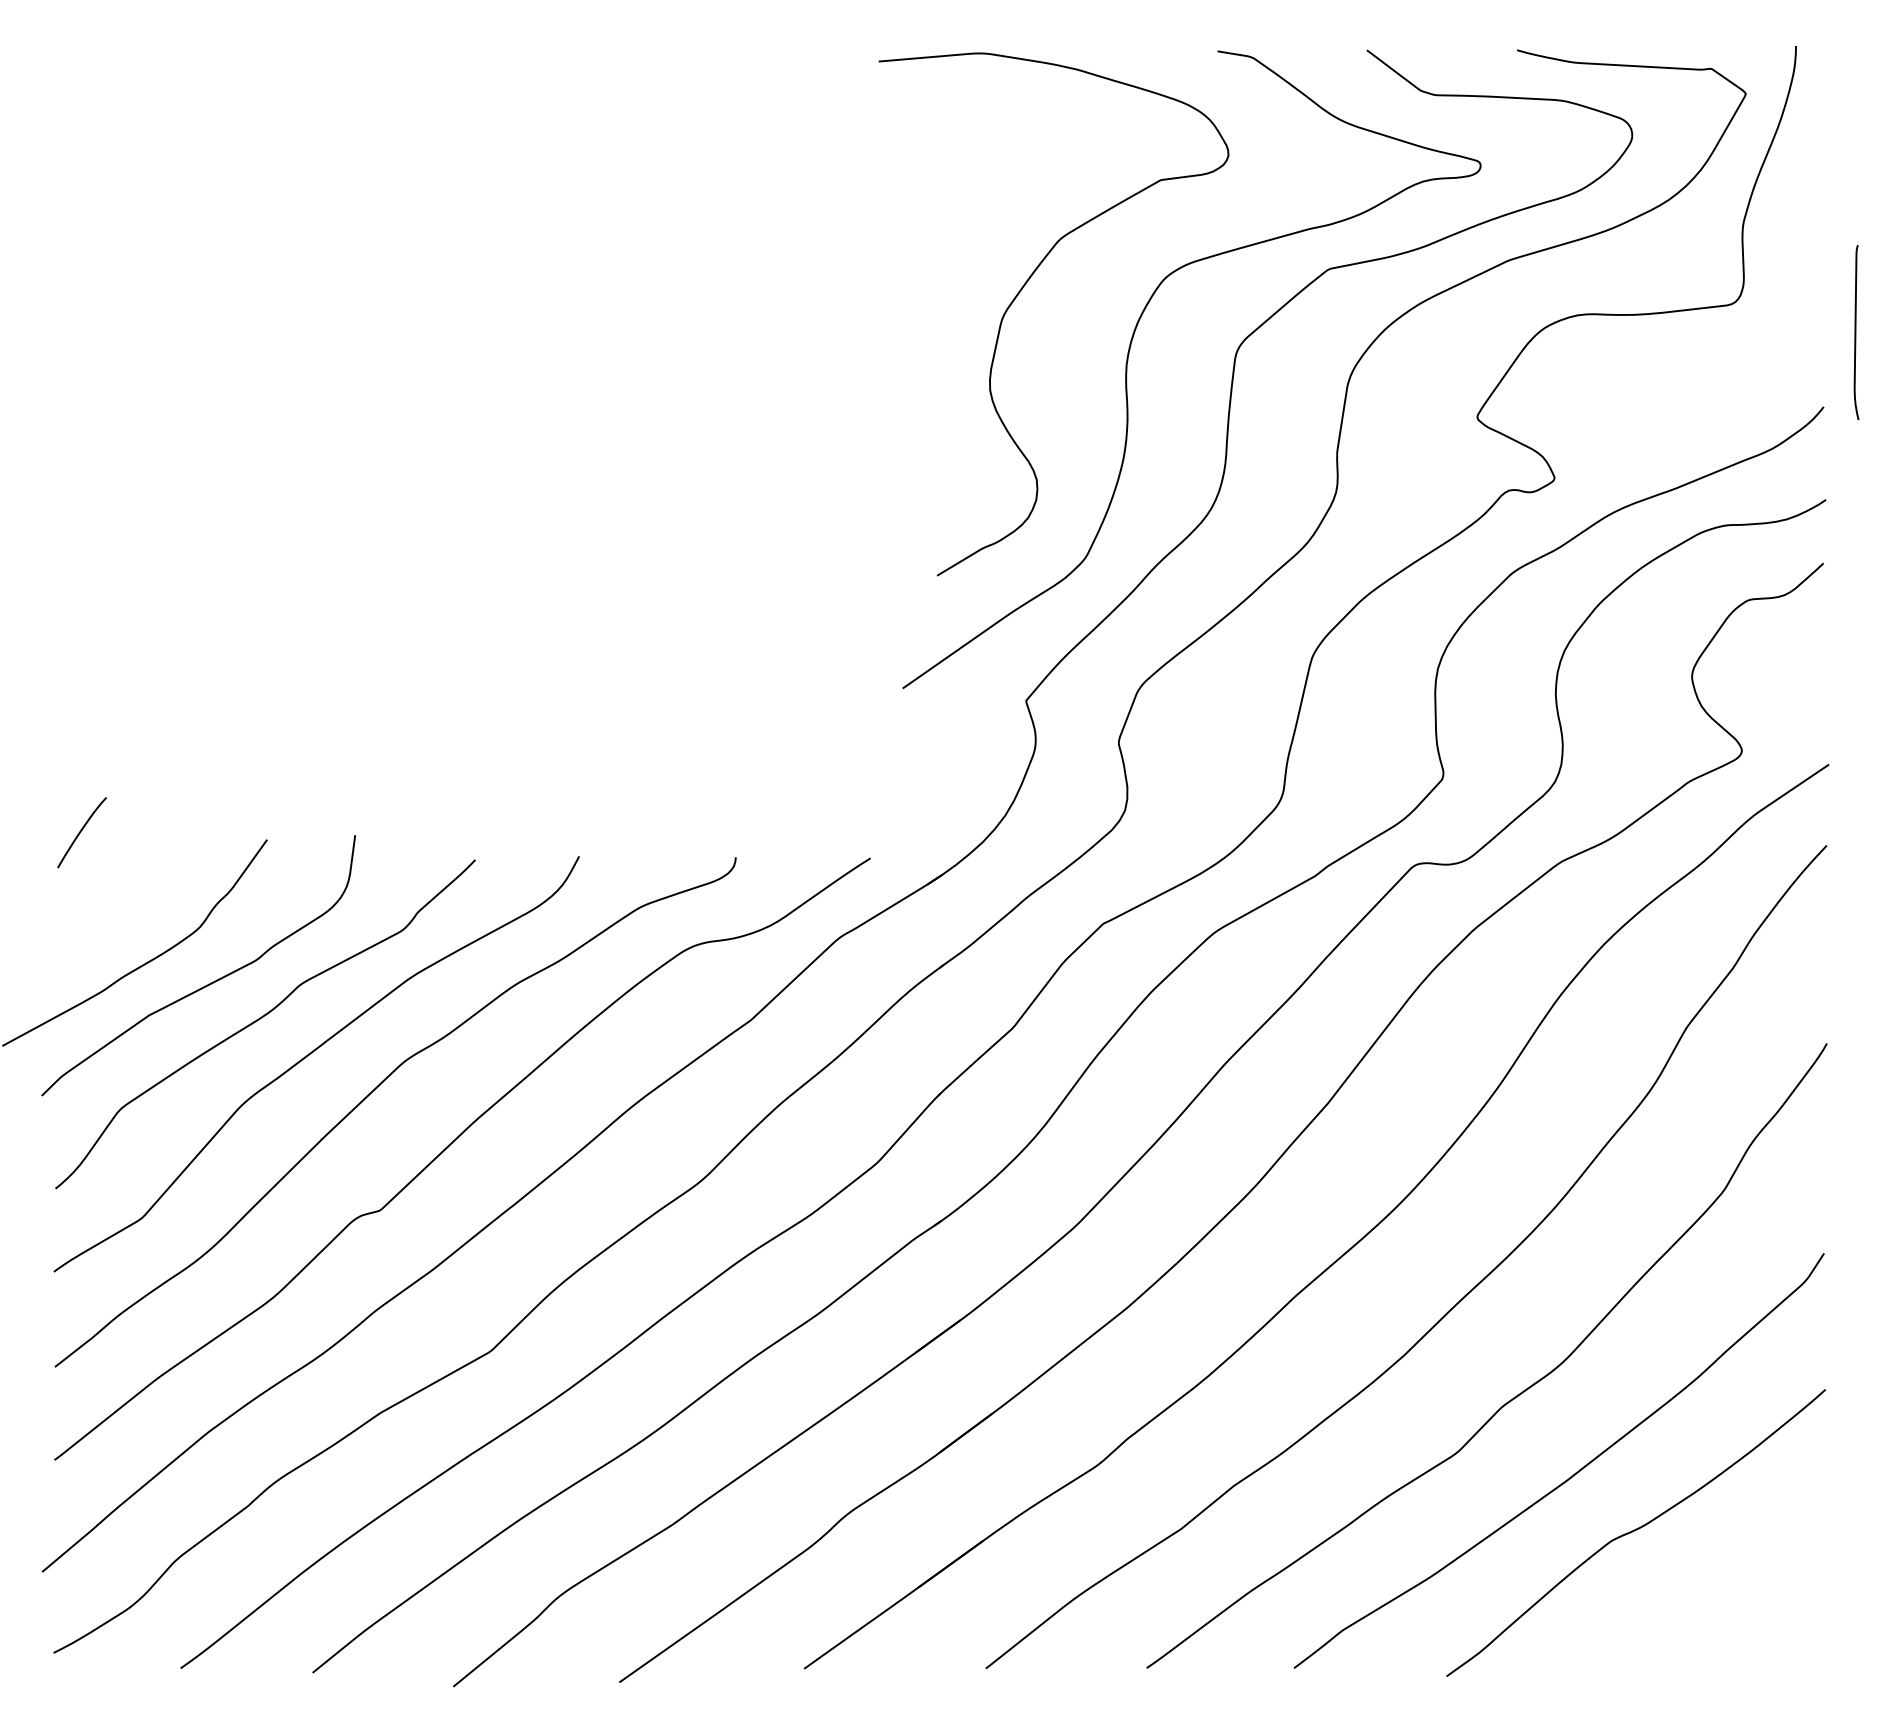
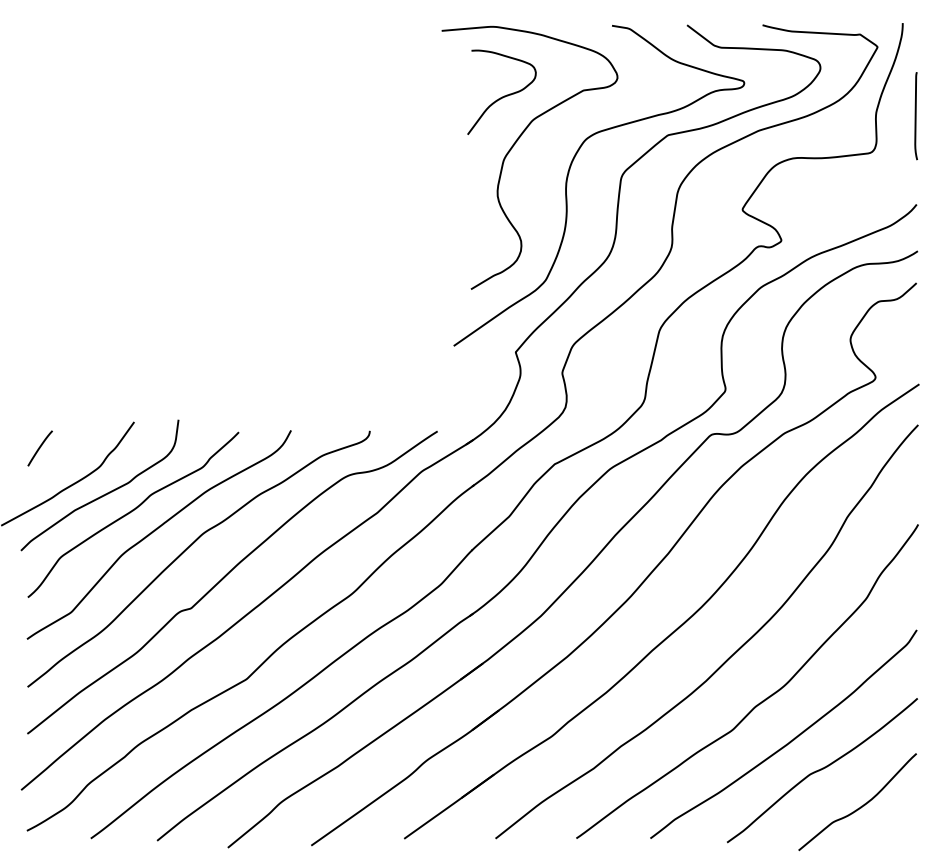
curve: (1003, 190) -> (504, 95), added
line: (1855, 333) -> (915, 116), moved
line: (80, 832) -> (39, 448), moved
curve: (1713, 1602) -> (861, 805), added

